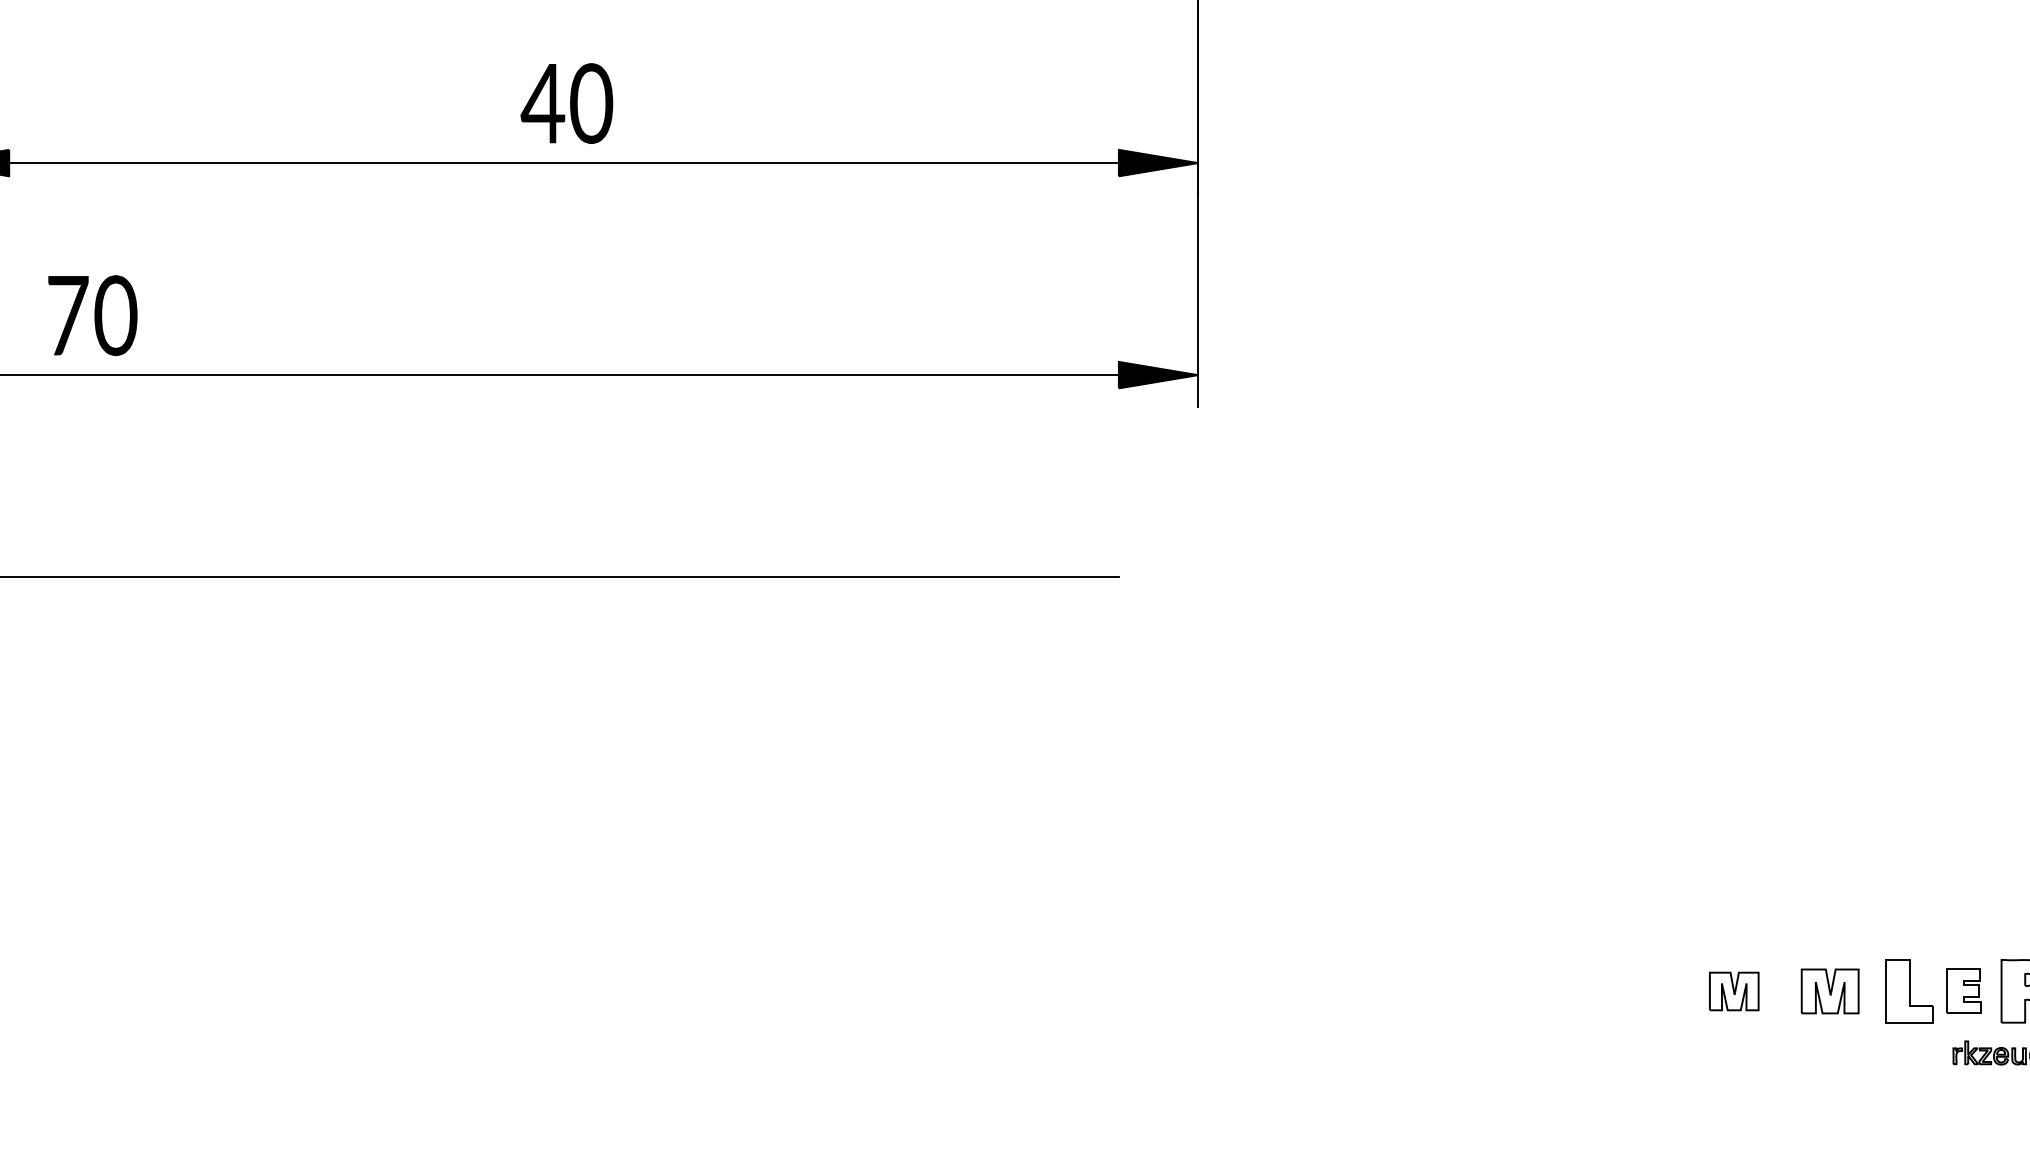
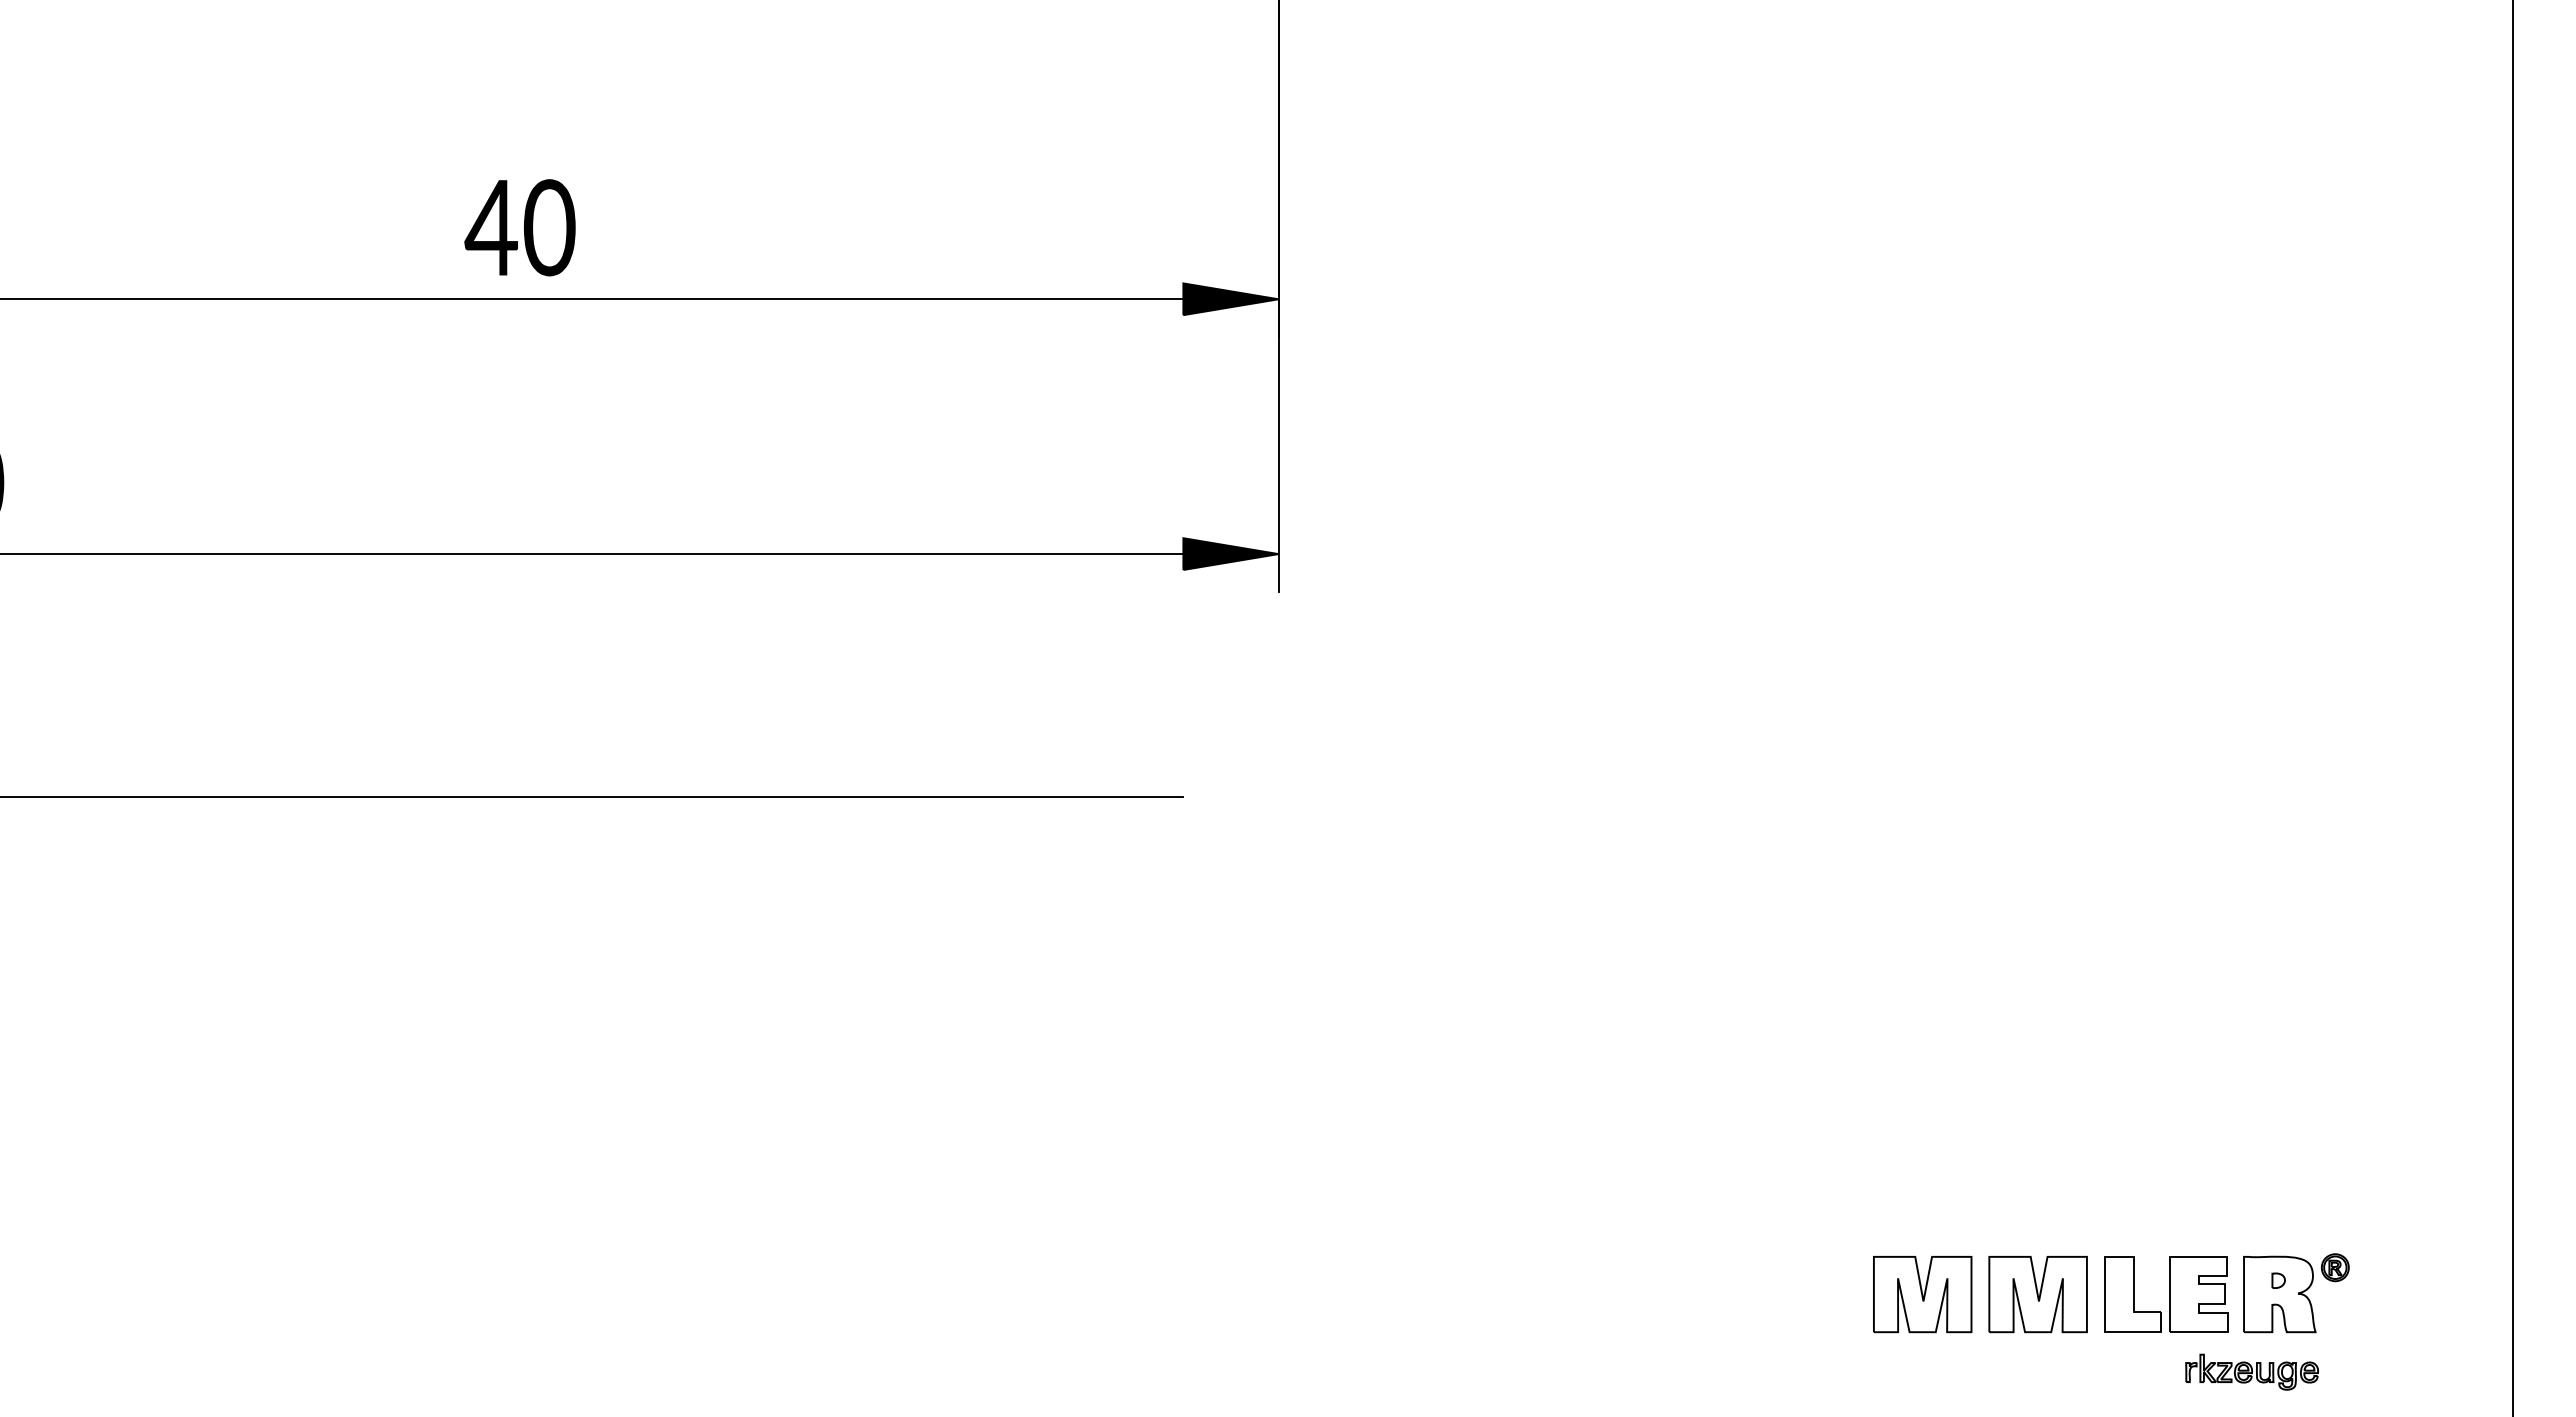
part: (1733, 991) -> (1922, 1294), size x1.67
part: (1829, 991) -> (2037, 1294), size x1.43
part: (1963, 991) -> (2198, 1294), size x1.43

